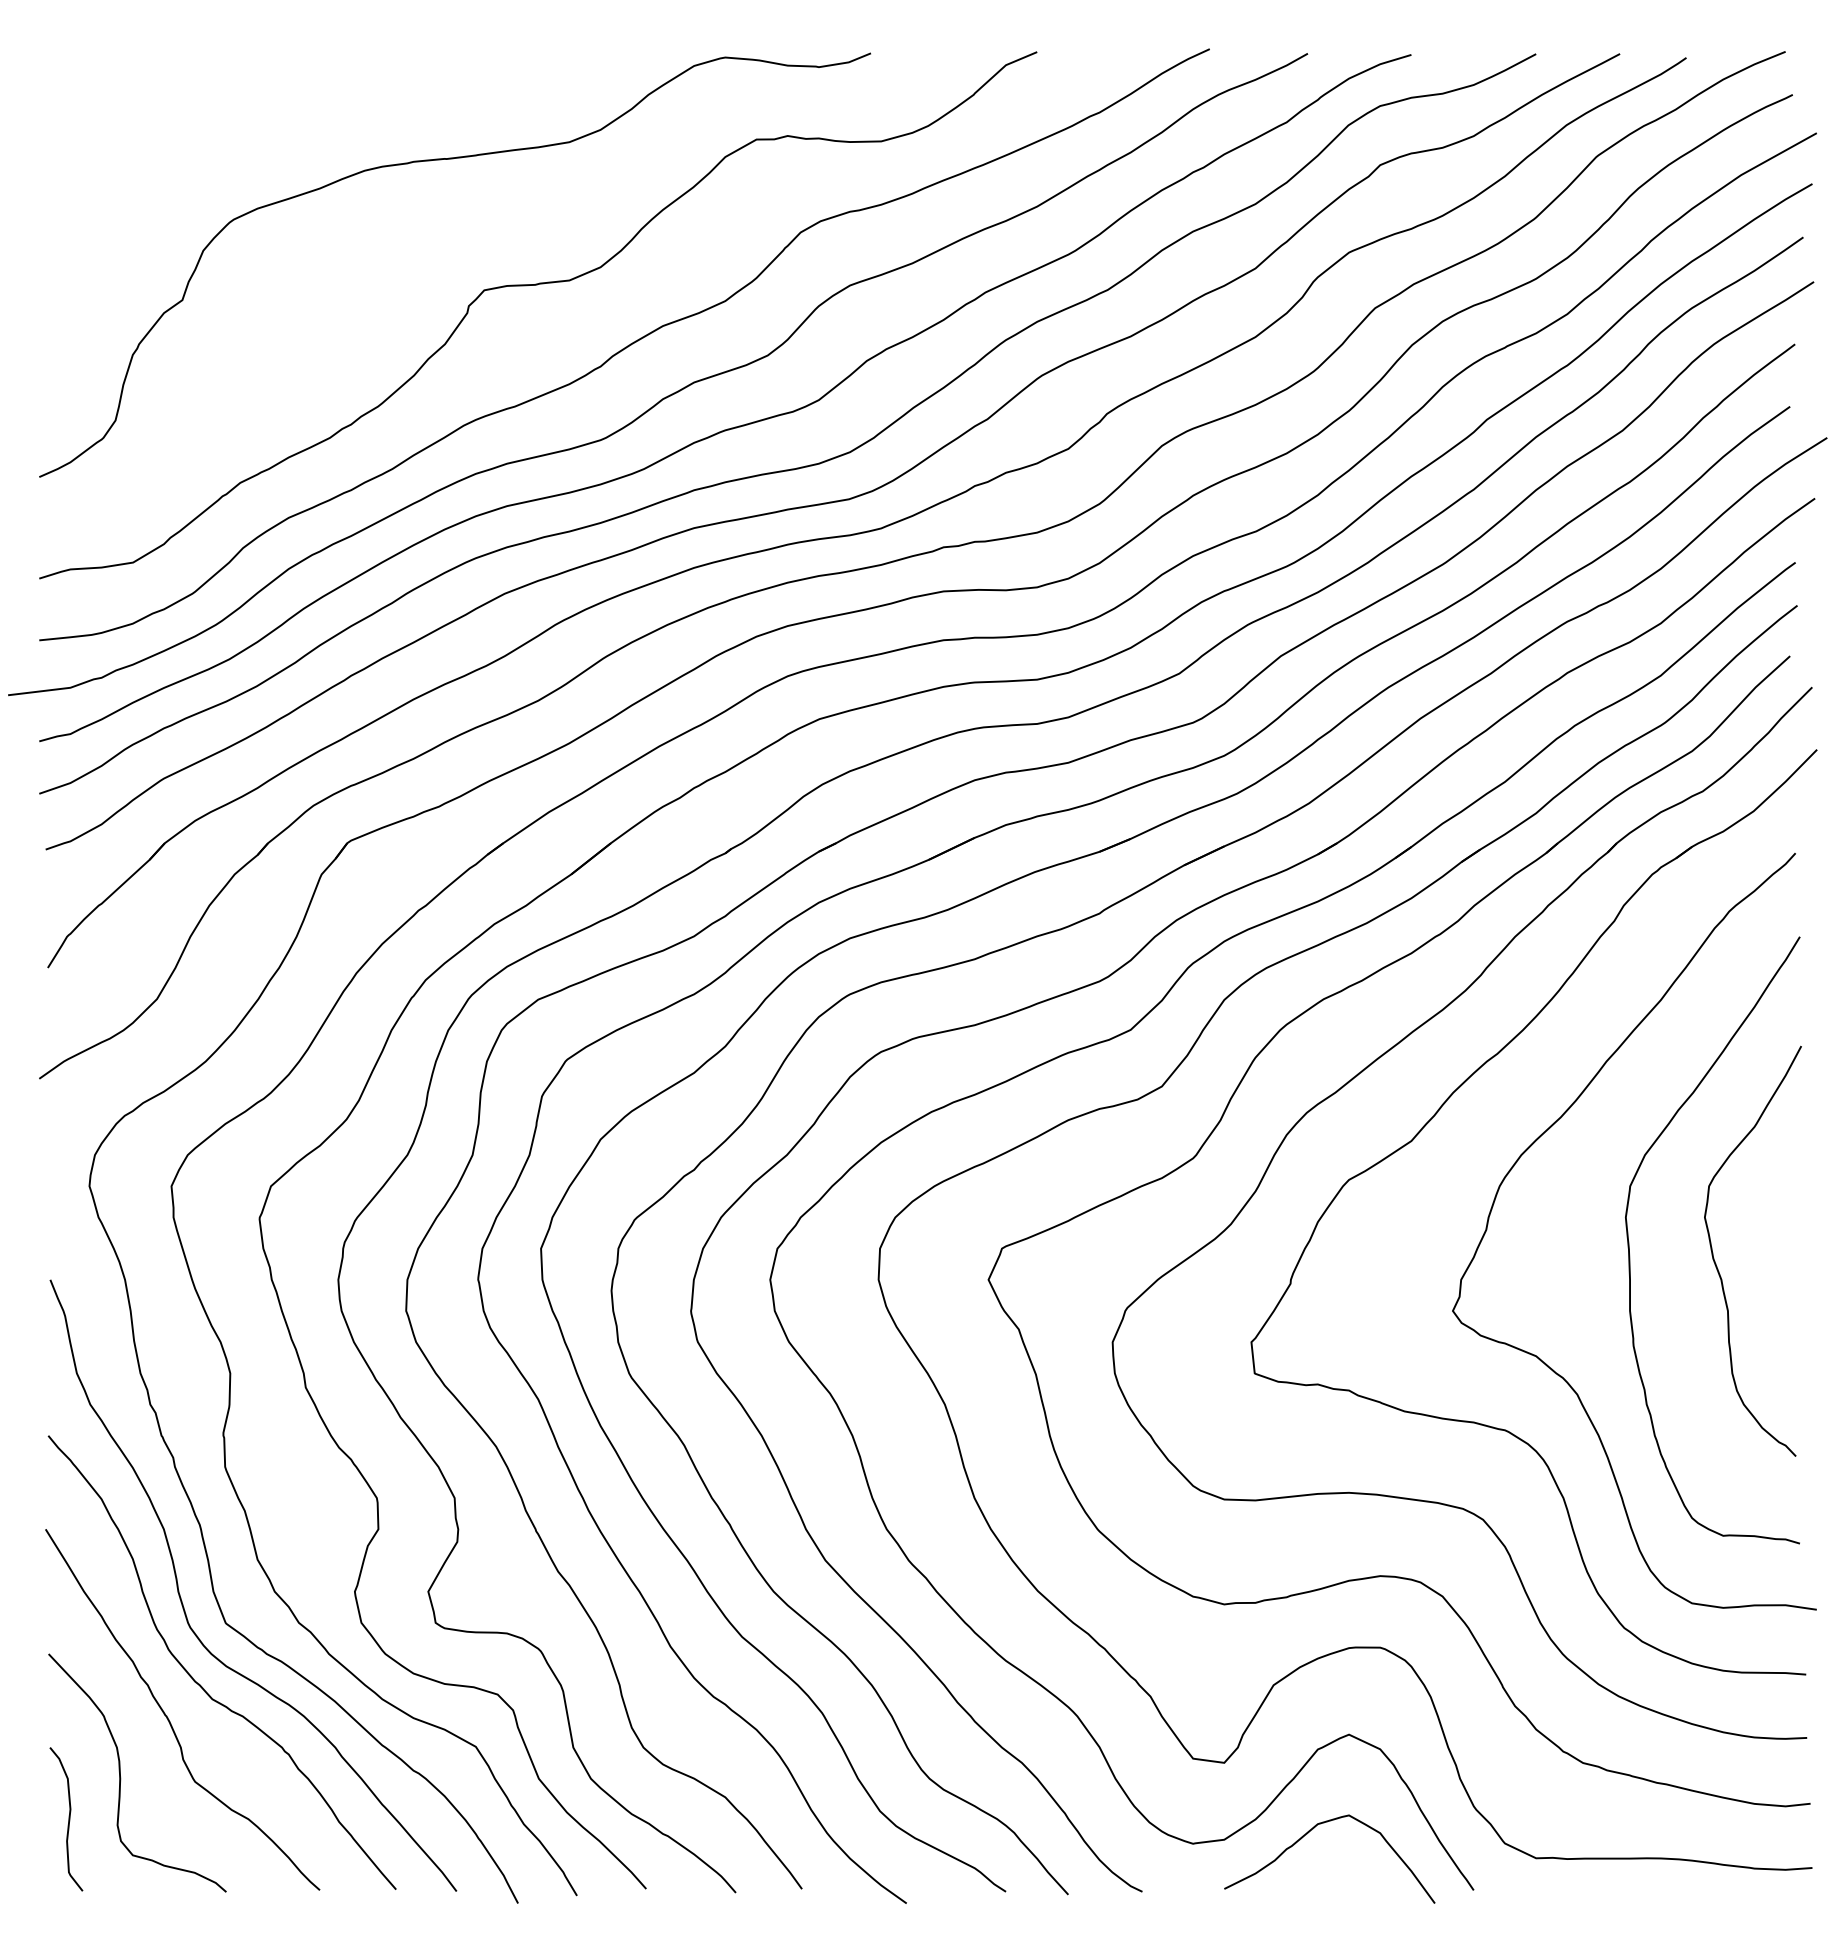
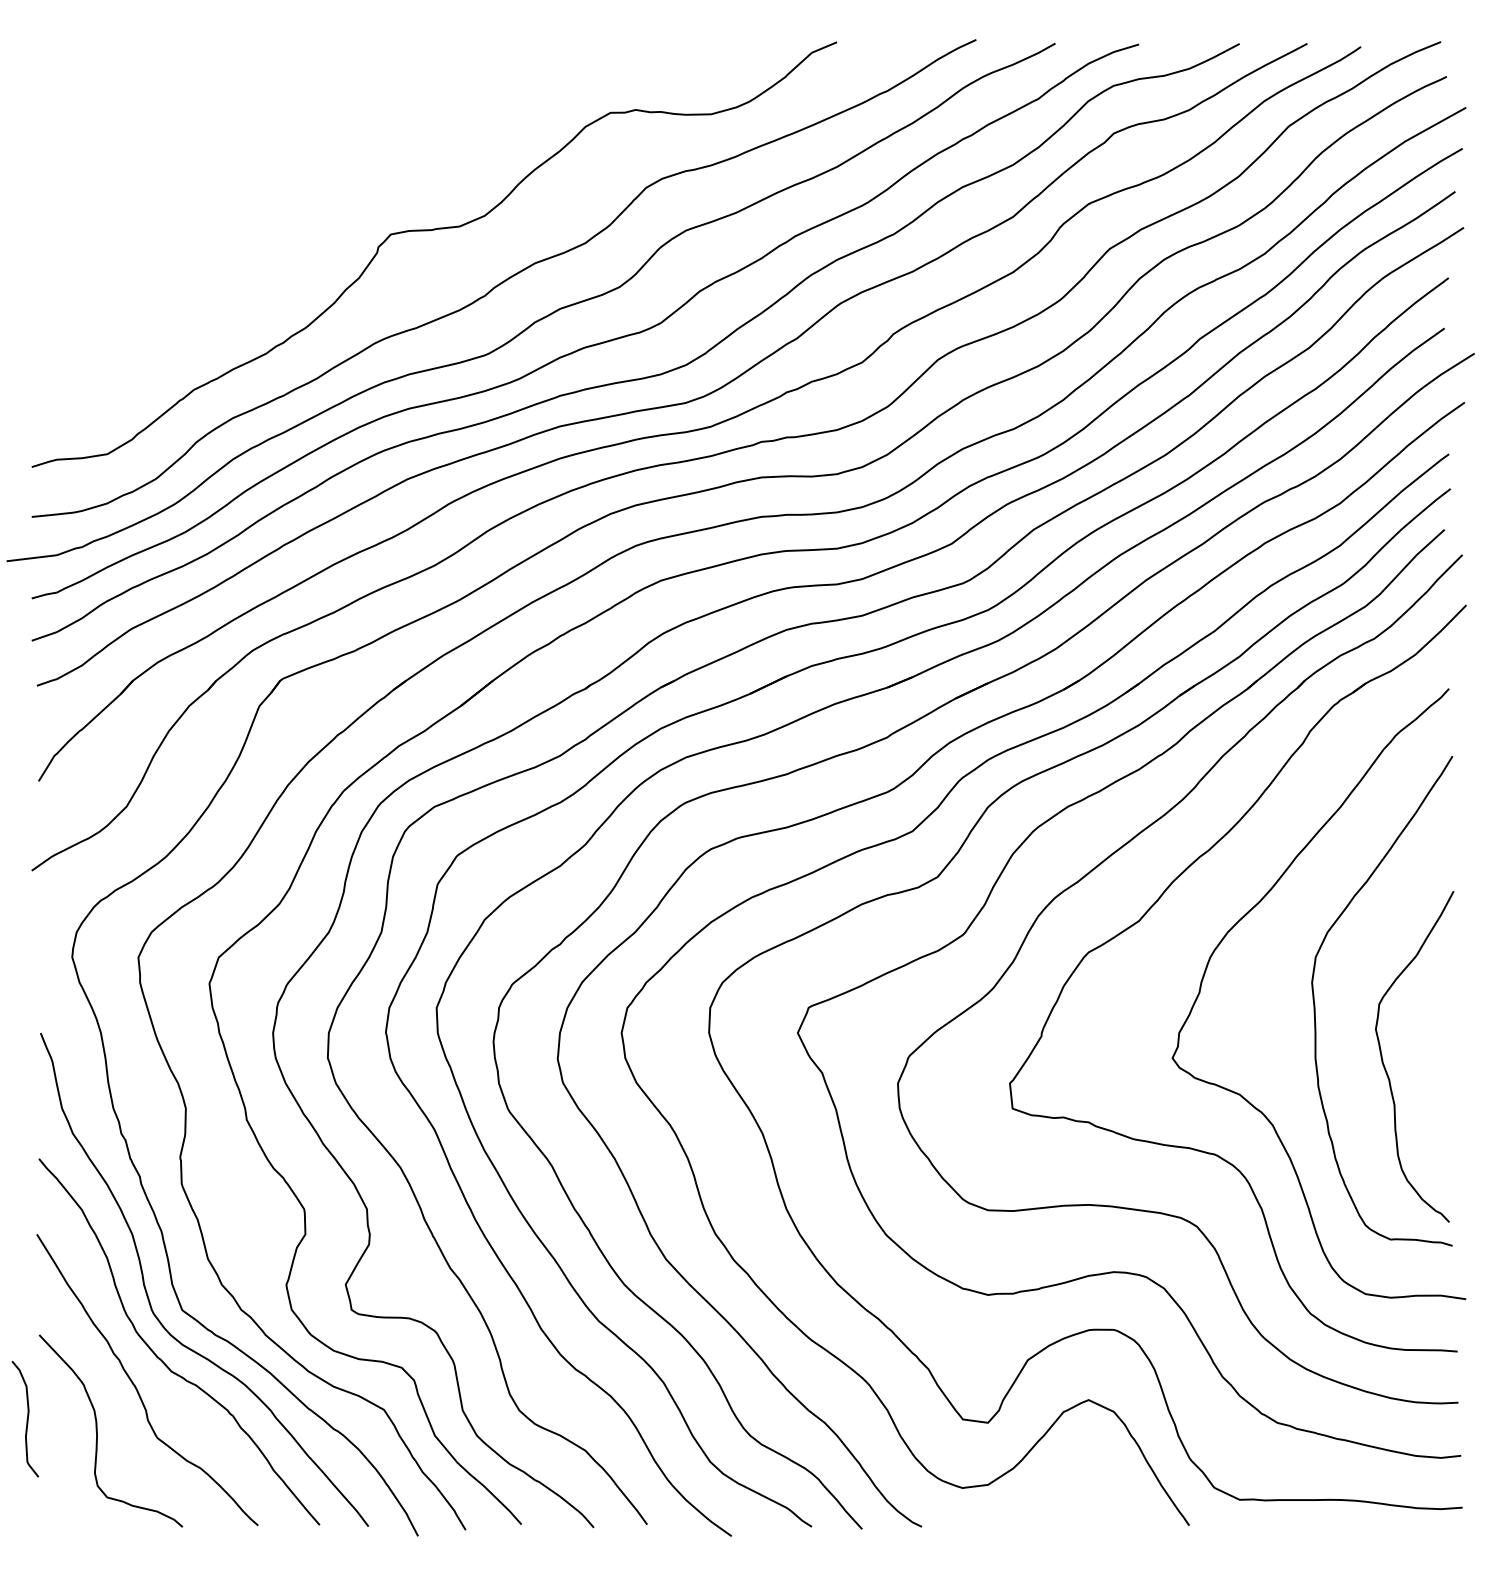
curve: (441, 160) -> (356, 129), removed
curve: (1716, 1263) -> (1385, 1066), moved
curve: (68, 1819) -> (27, 1419), moved
curve: (1307, 1834) -> (1055, 1480), removed

